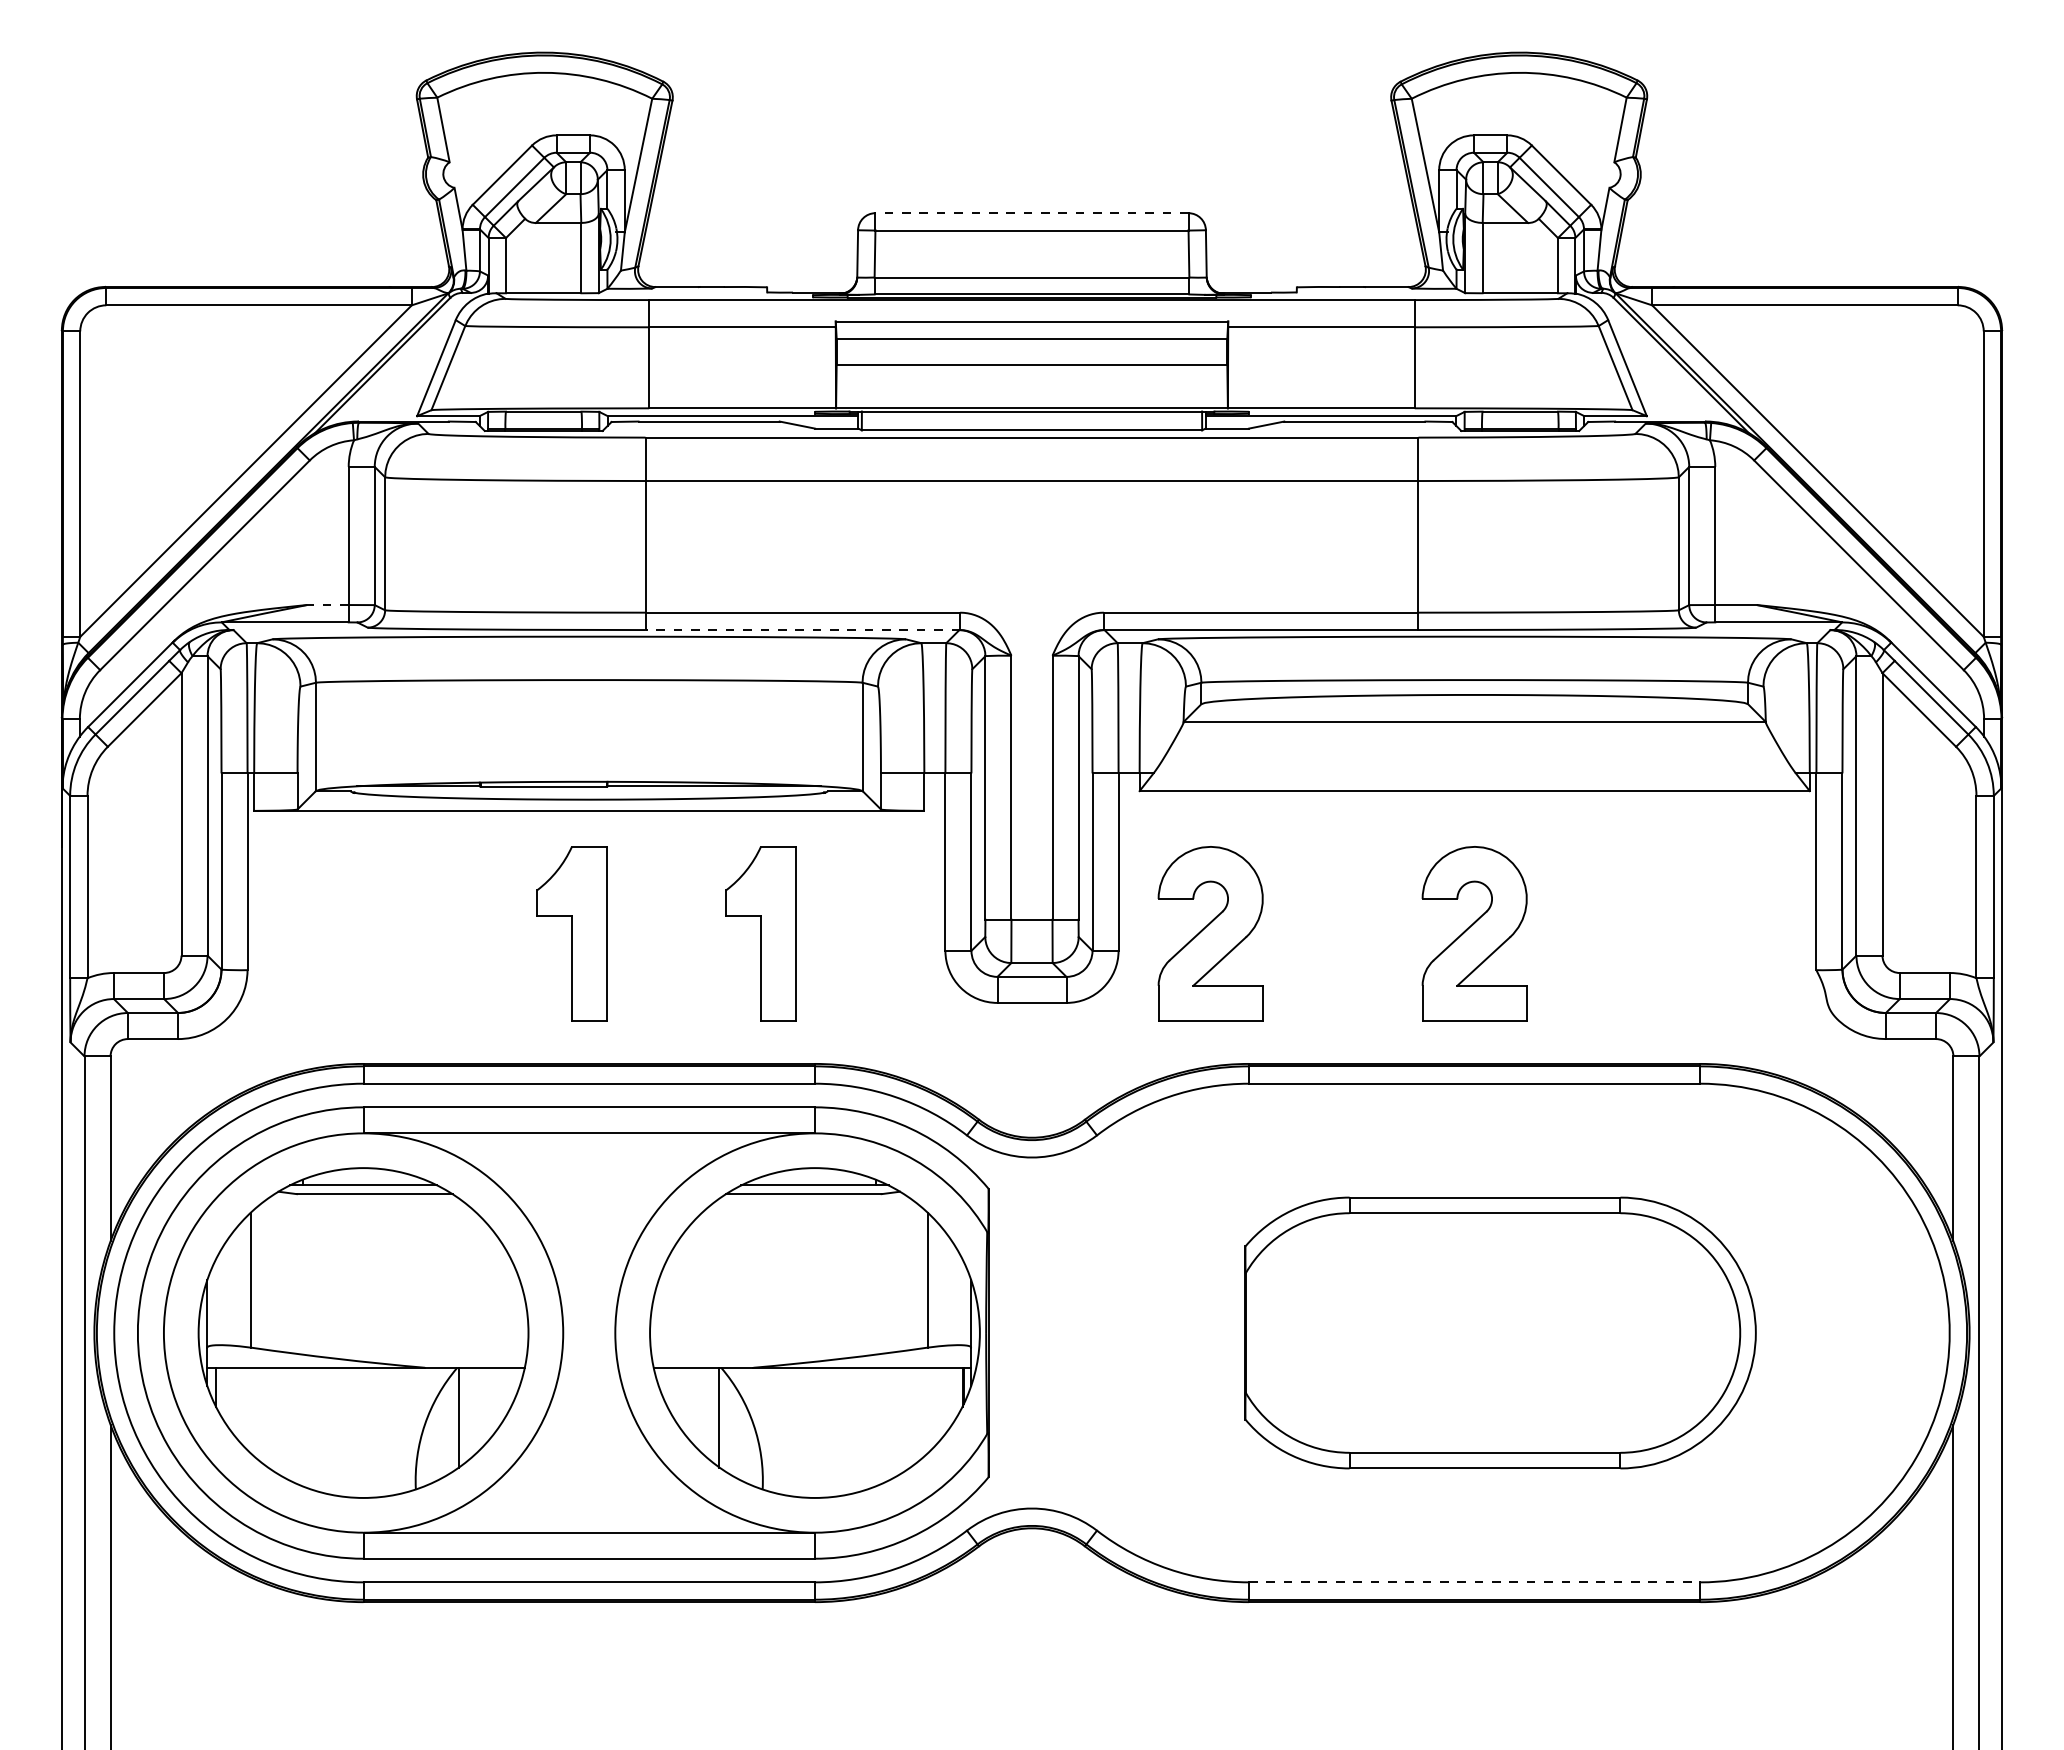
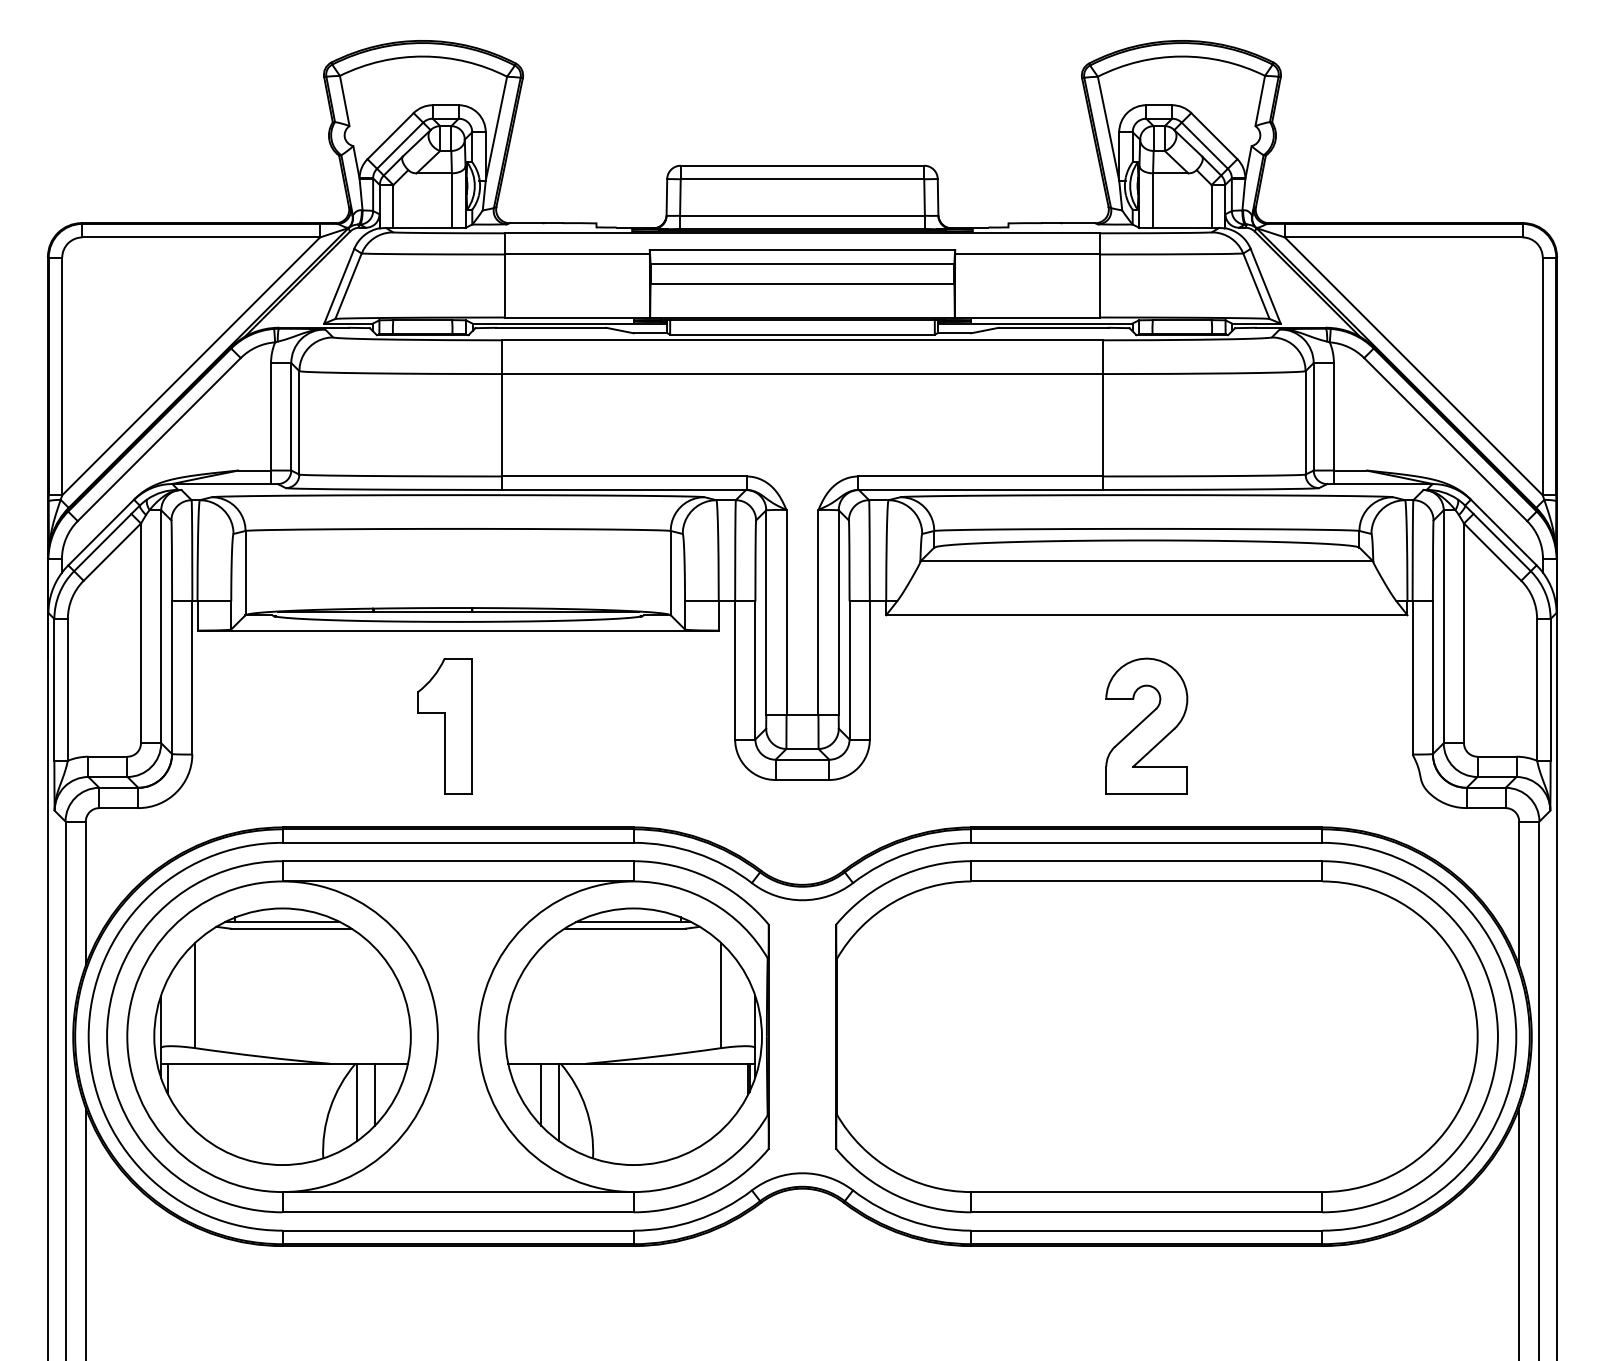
line: (1031, 213) -> (802, 165), dashed -> solid
line: (327, 605) -> (254, 470), dashed -> solid
line: (802, 630) -> (623, 490), dashed -> solid
part: (760, 933) -> (591, 726), removed
part: (1210, 933) -> (941, 726), removed
part: (1500, 1332) -> (1166, 1036), size x1.67
line: (482, 1407) -> (375, 1094), added
line: (696, 1407) -> (541, 1094), added
line: (1474, 1582) -> (1146, 1230), dashed -> solid

